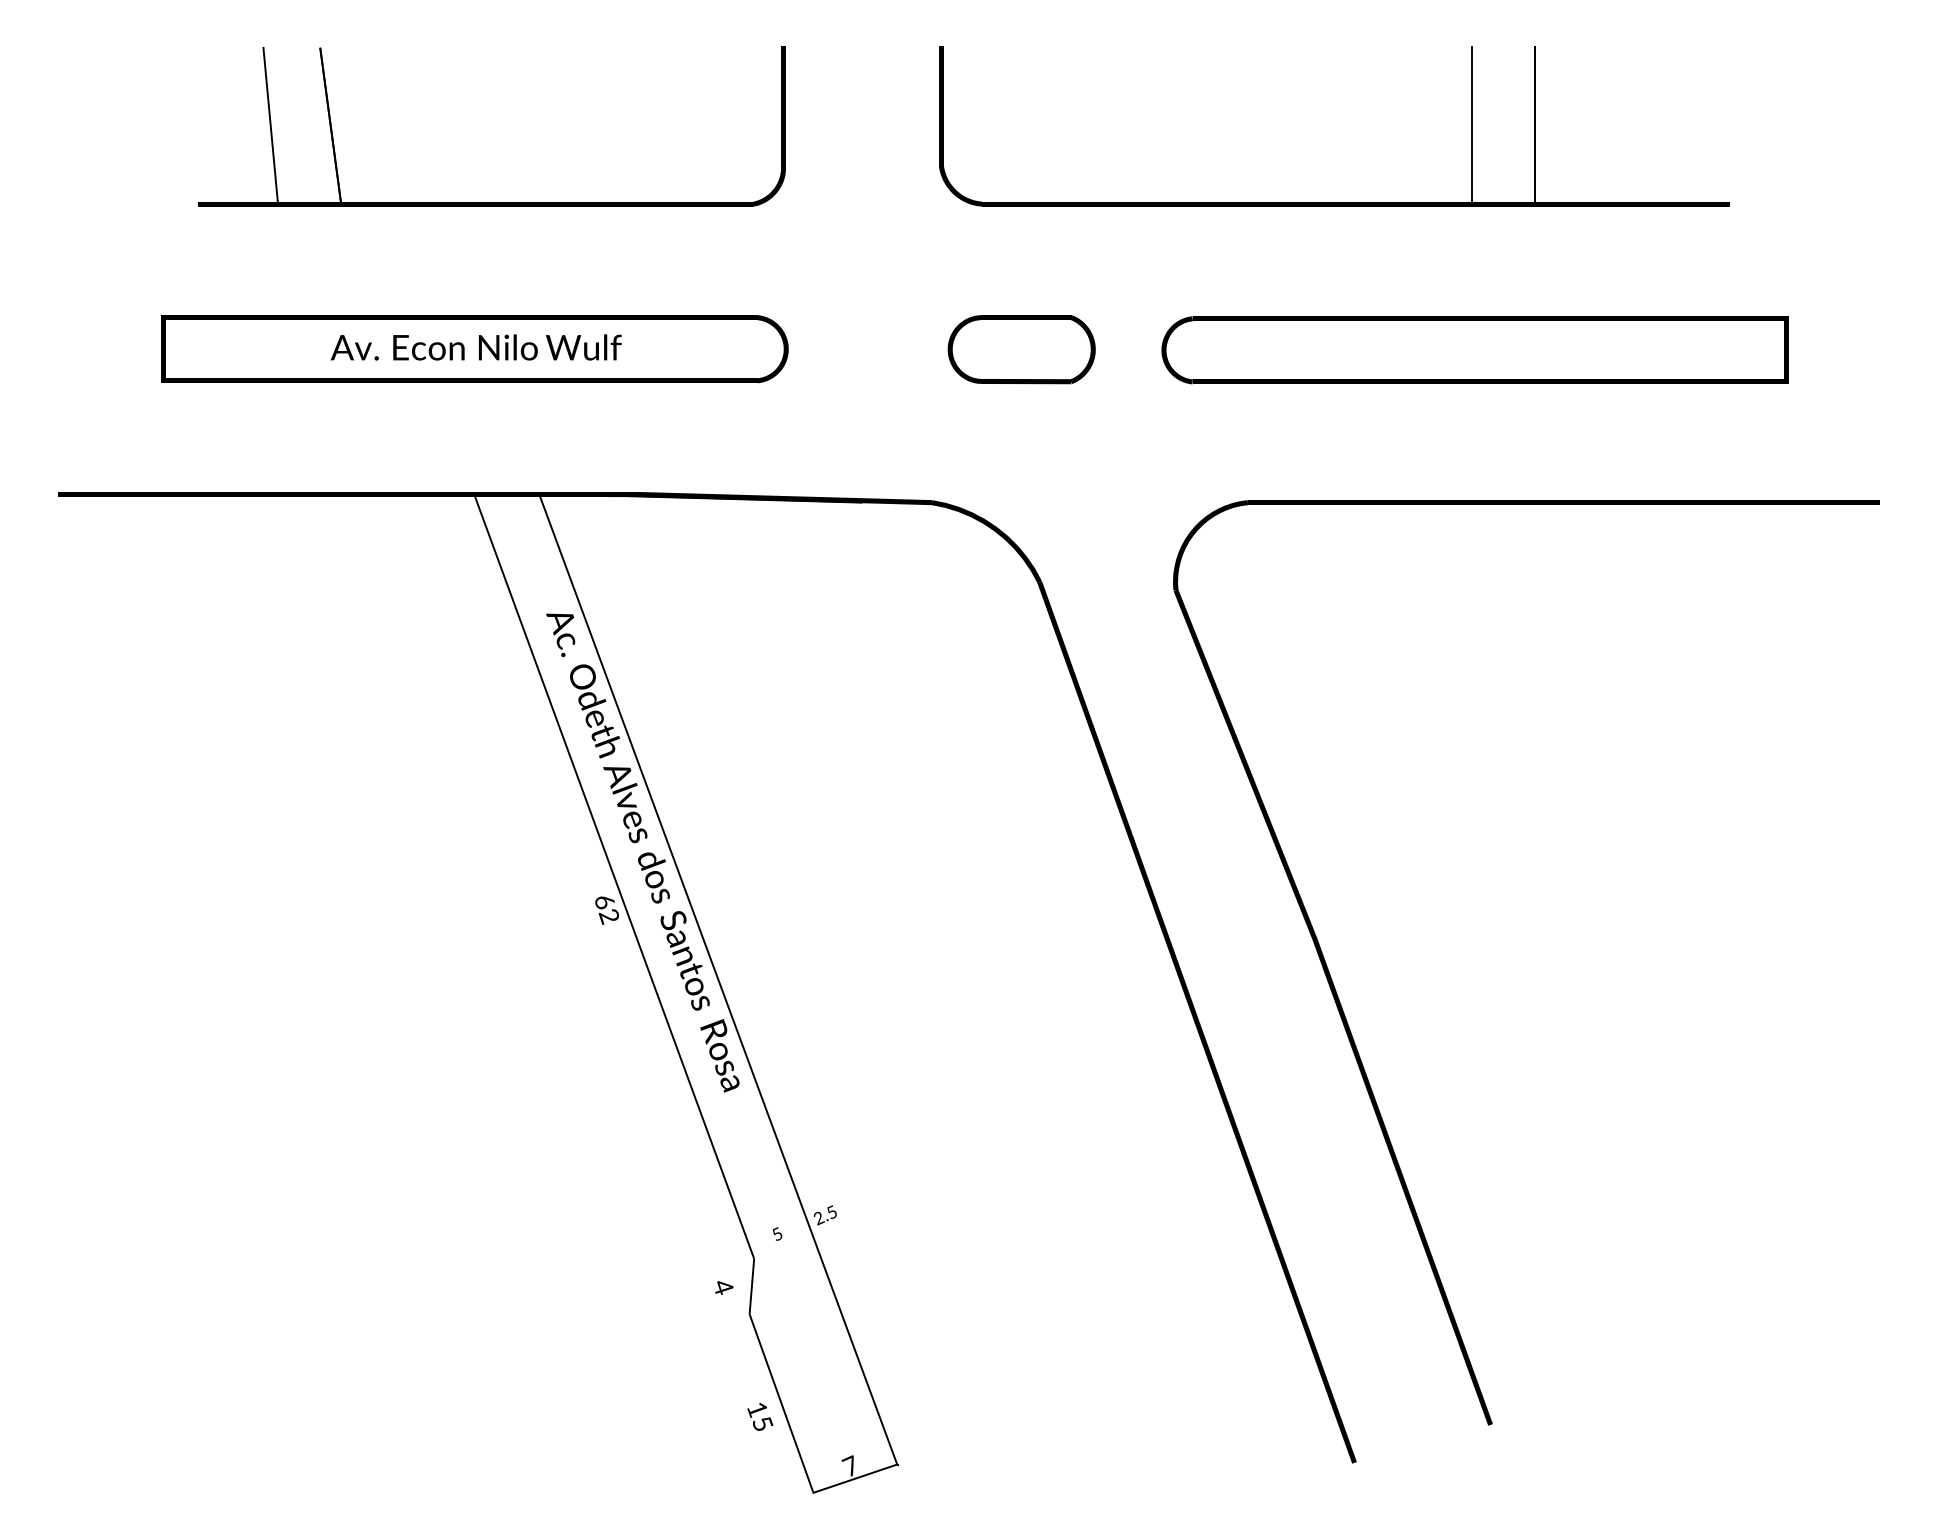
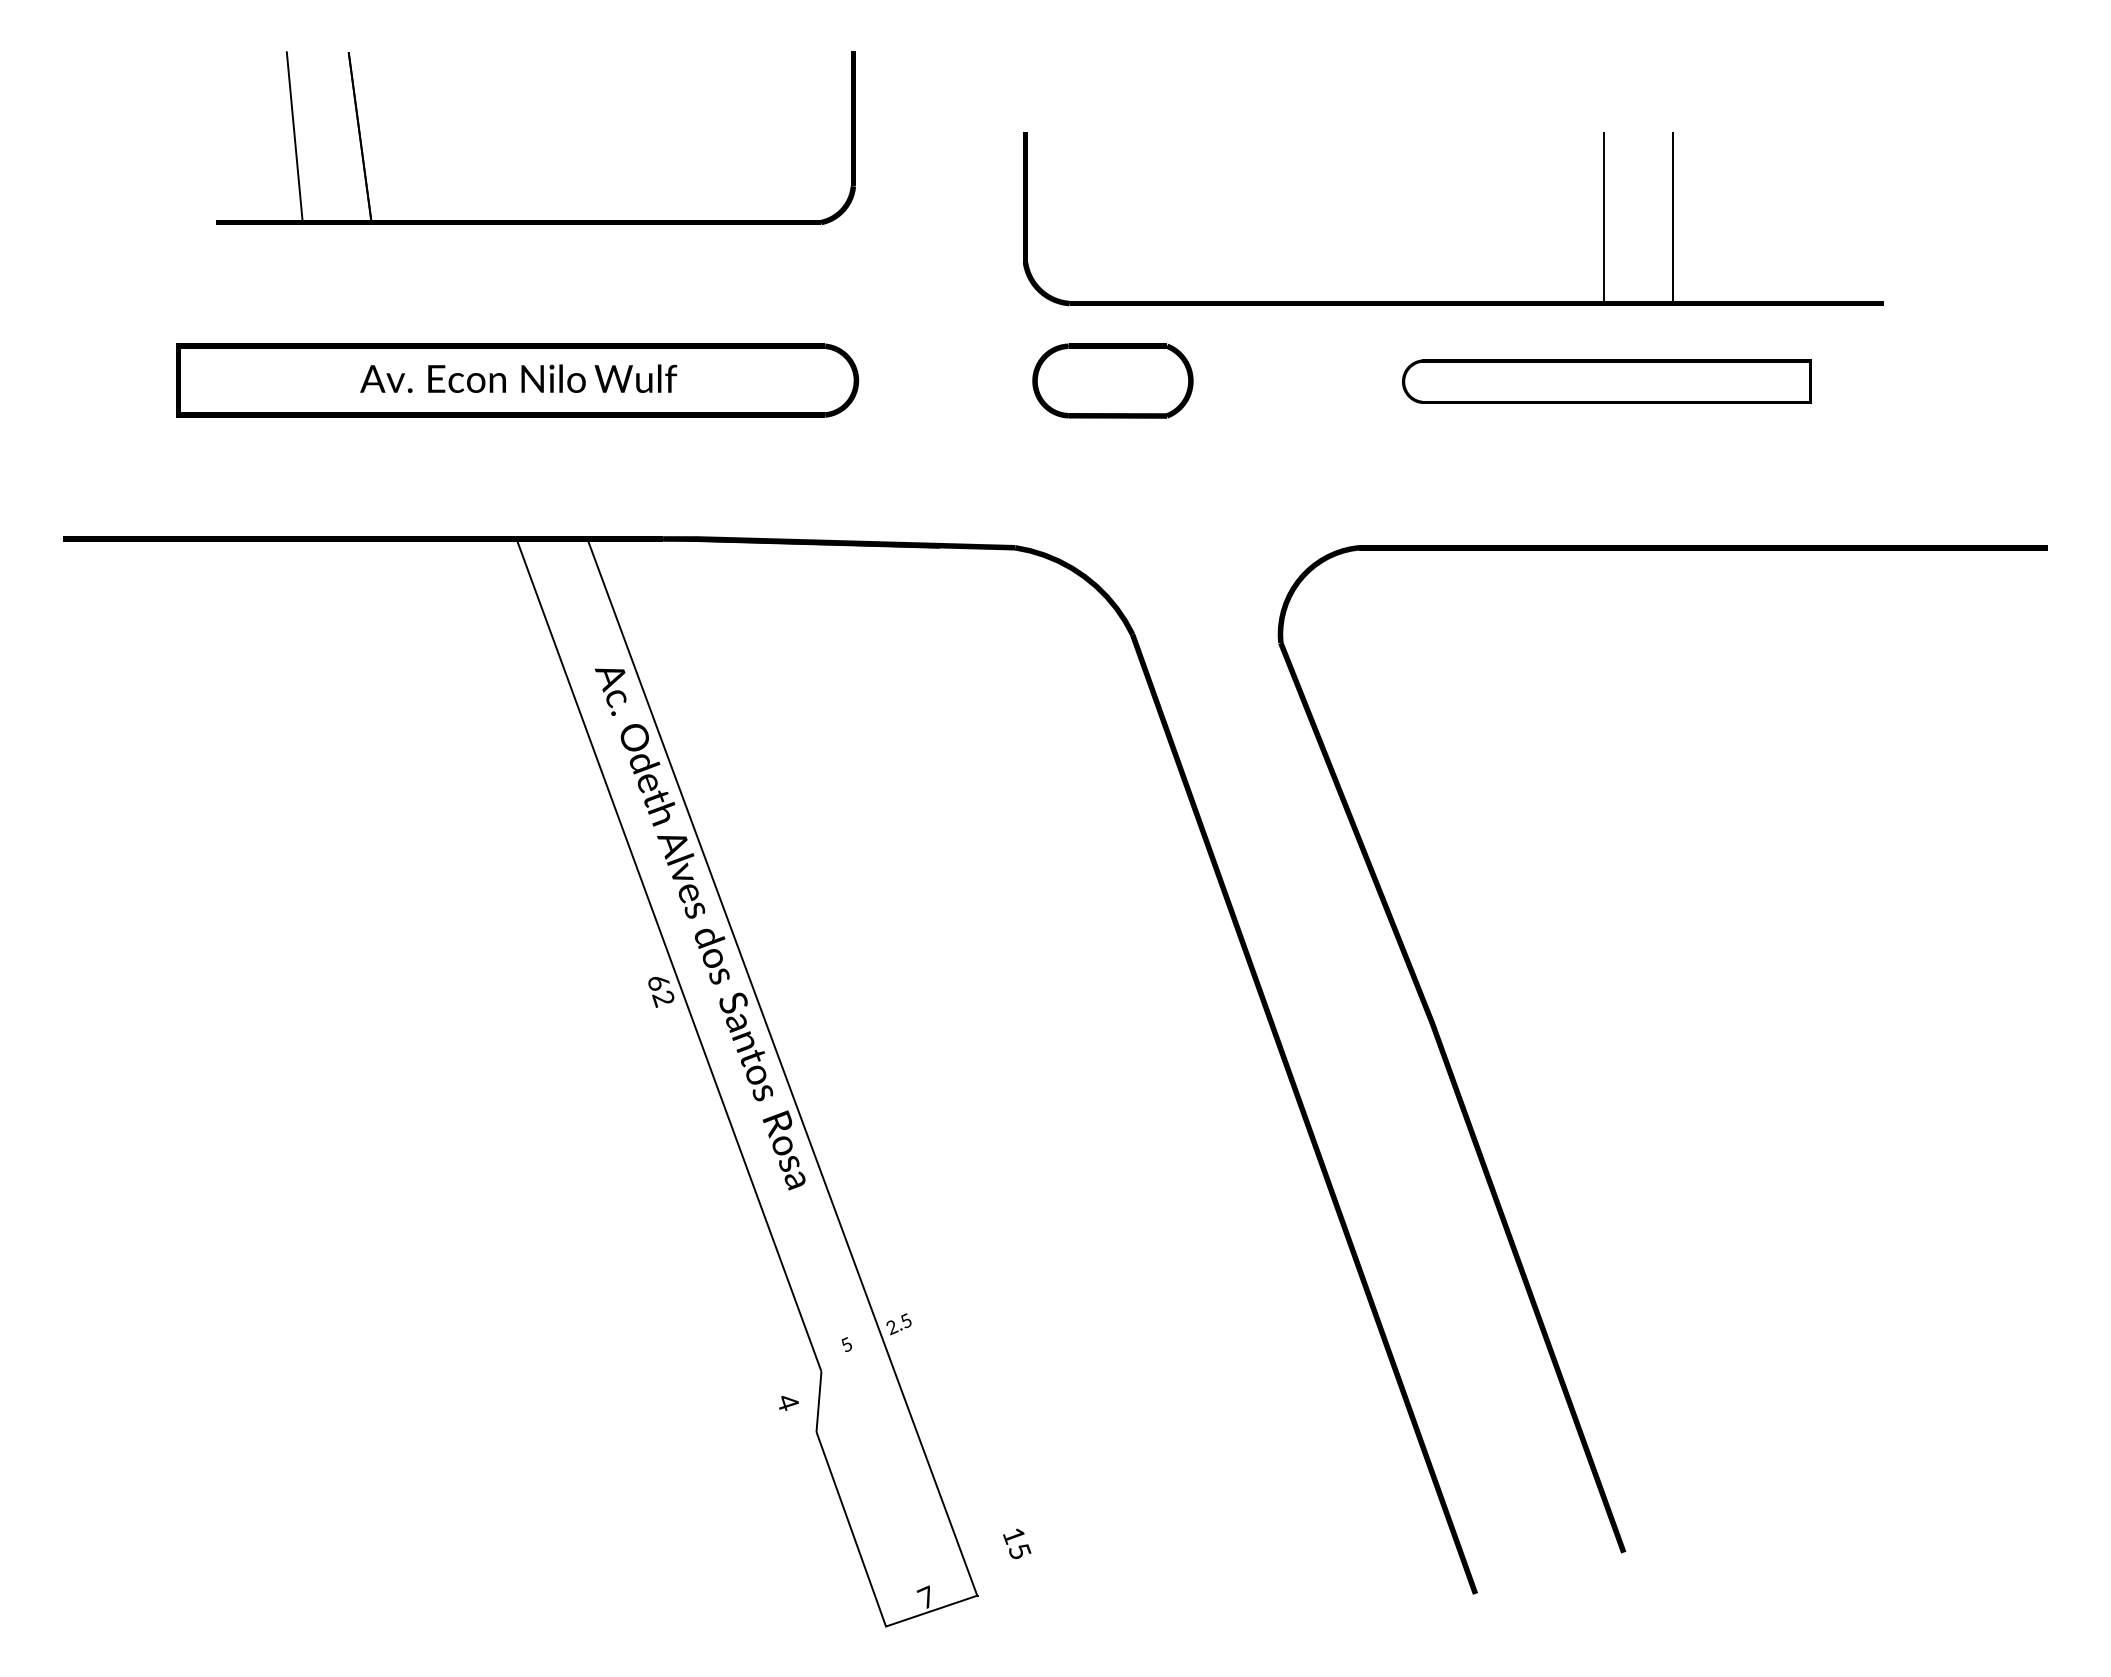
part: (1333, 202) -> (1452, 301), moved
part: (1474, 350) -> (1606, 381), size x0.6
text: (760, 1416) -> (1017, 1543), moved

